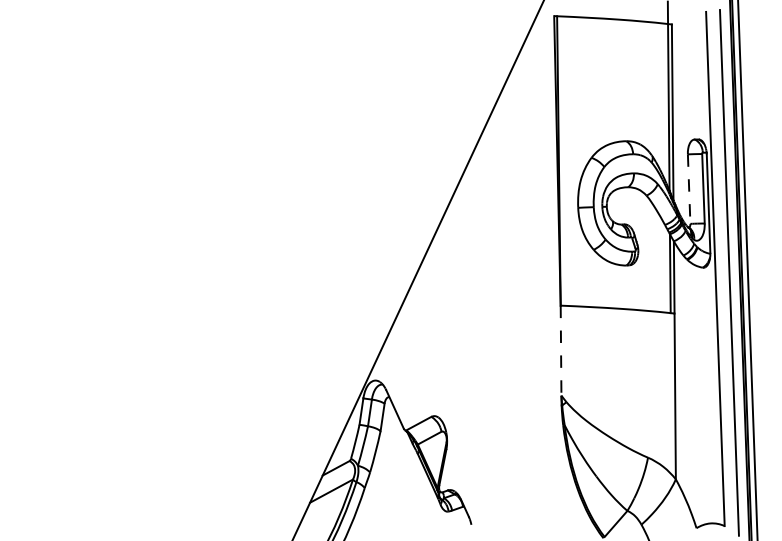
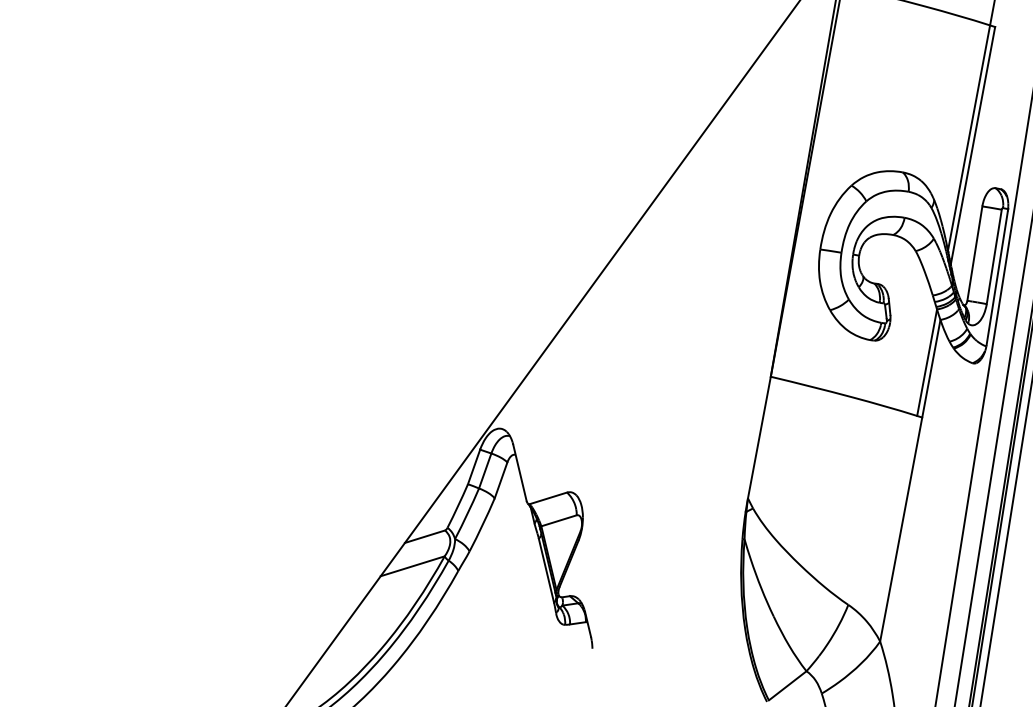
line: (689, 189) -> (975, 254), dashed -> solid
line: (561, 351) -> (759, 438), dashed -> solid

